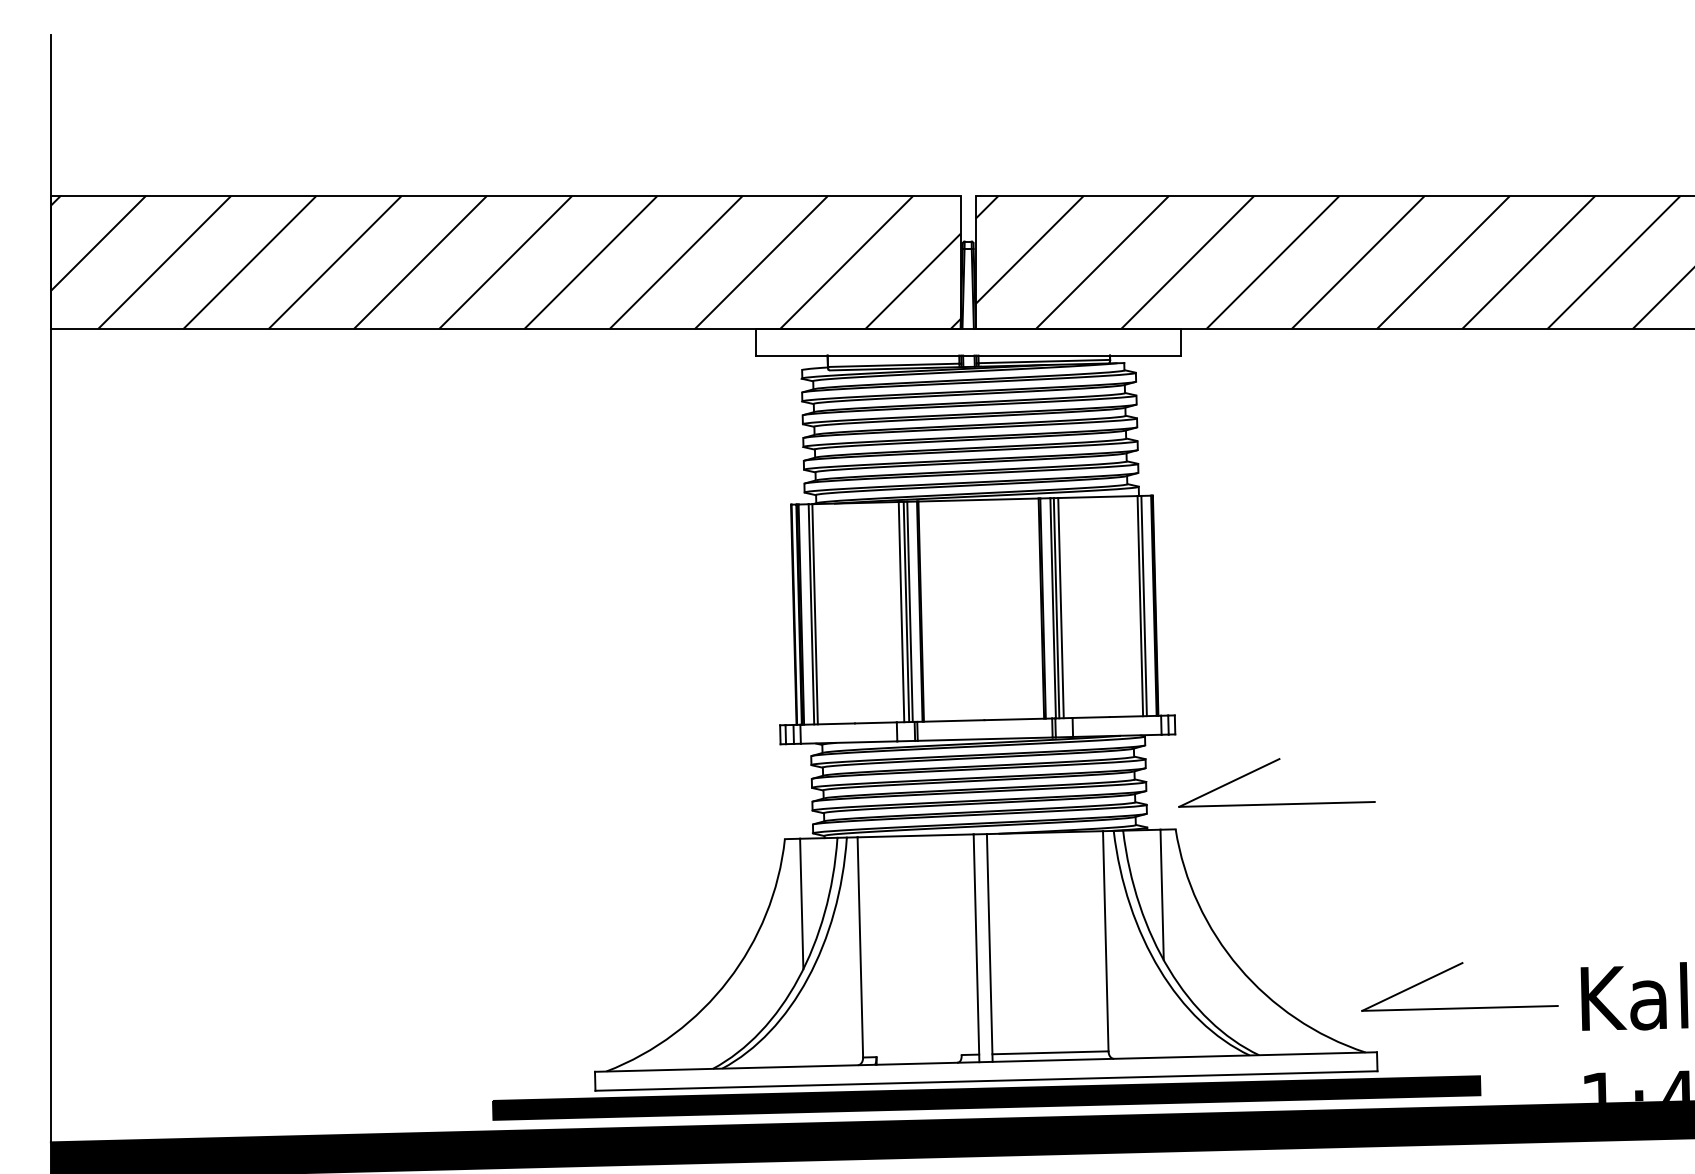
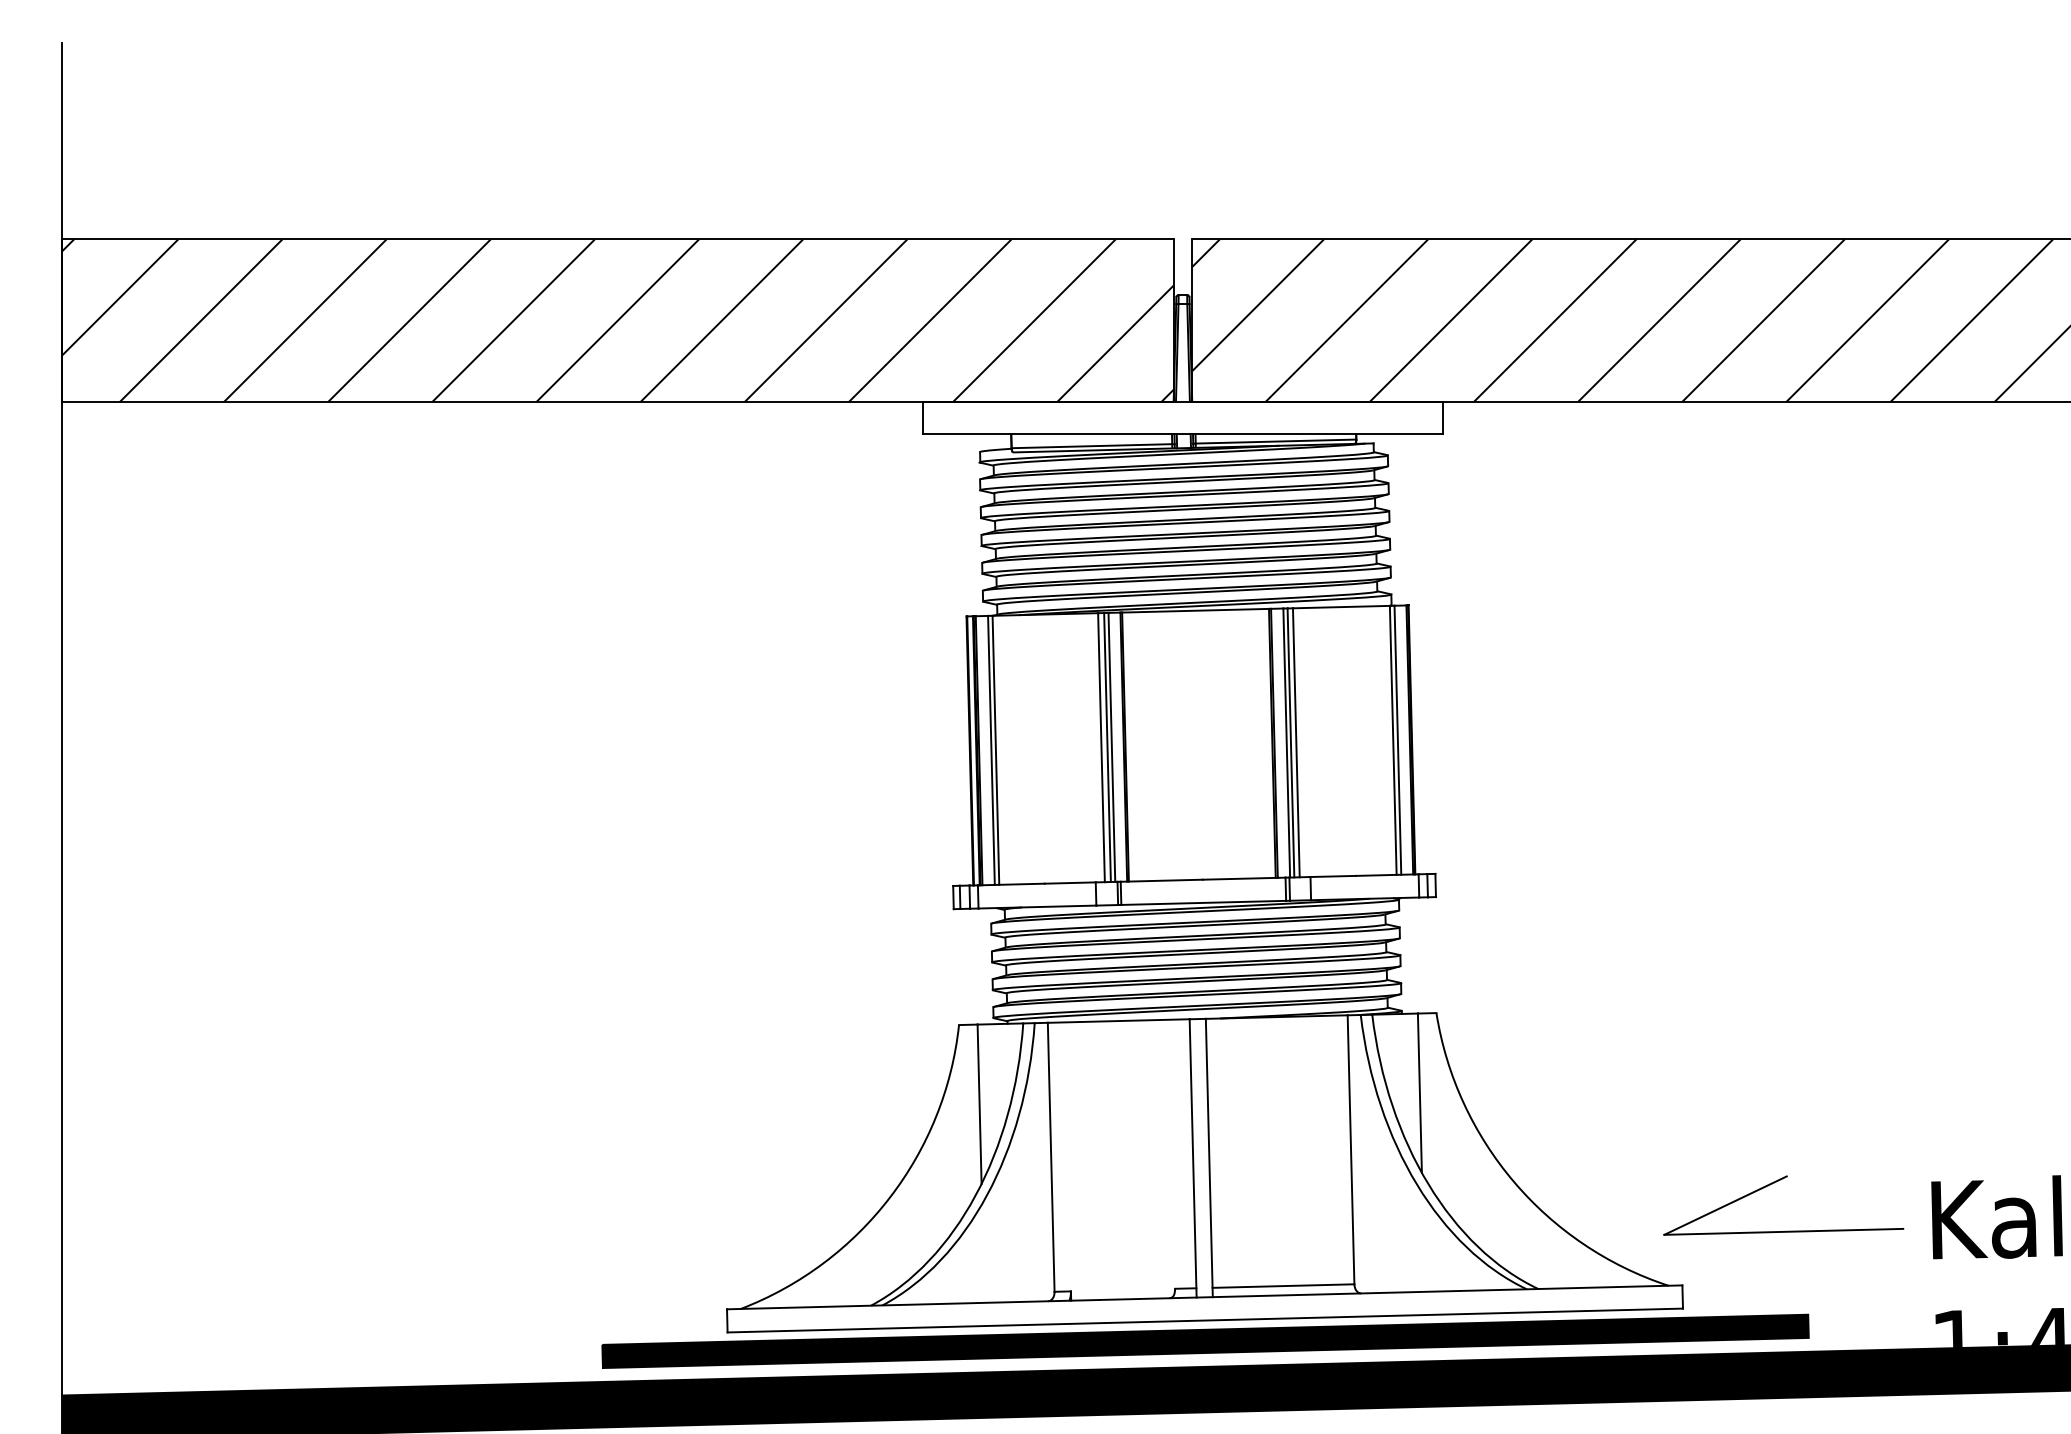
part: (1268, 765) -> (1549, 935), removed

